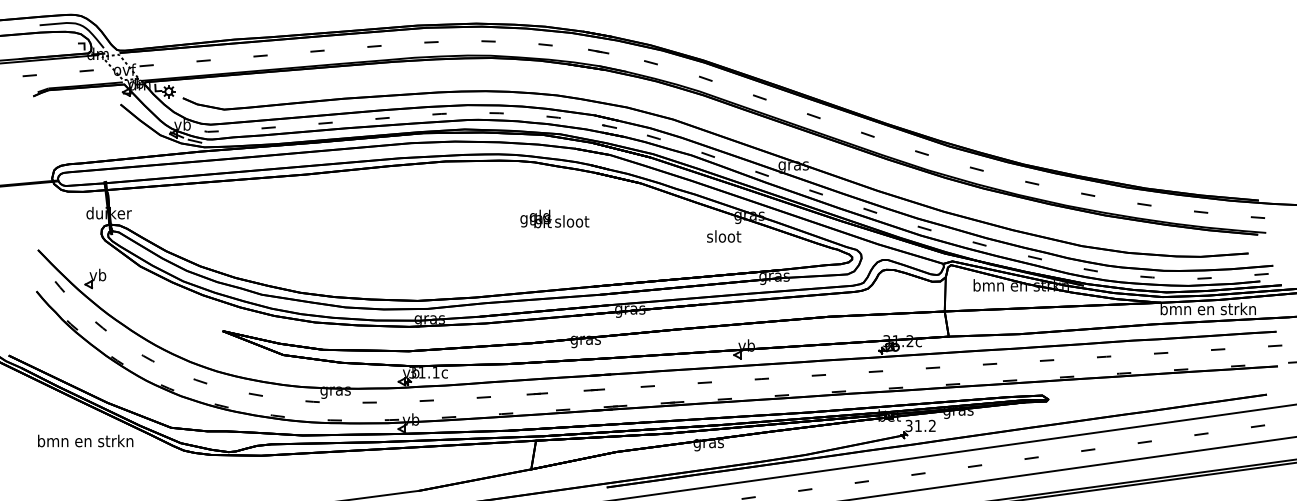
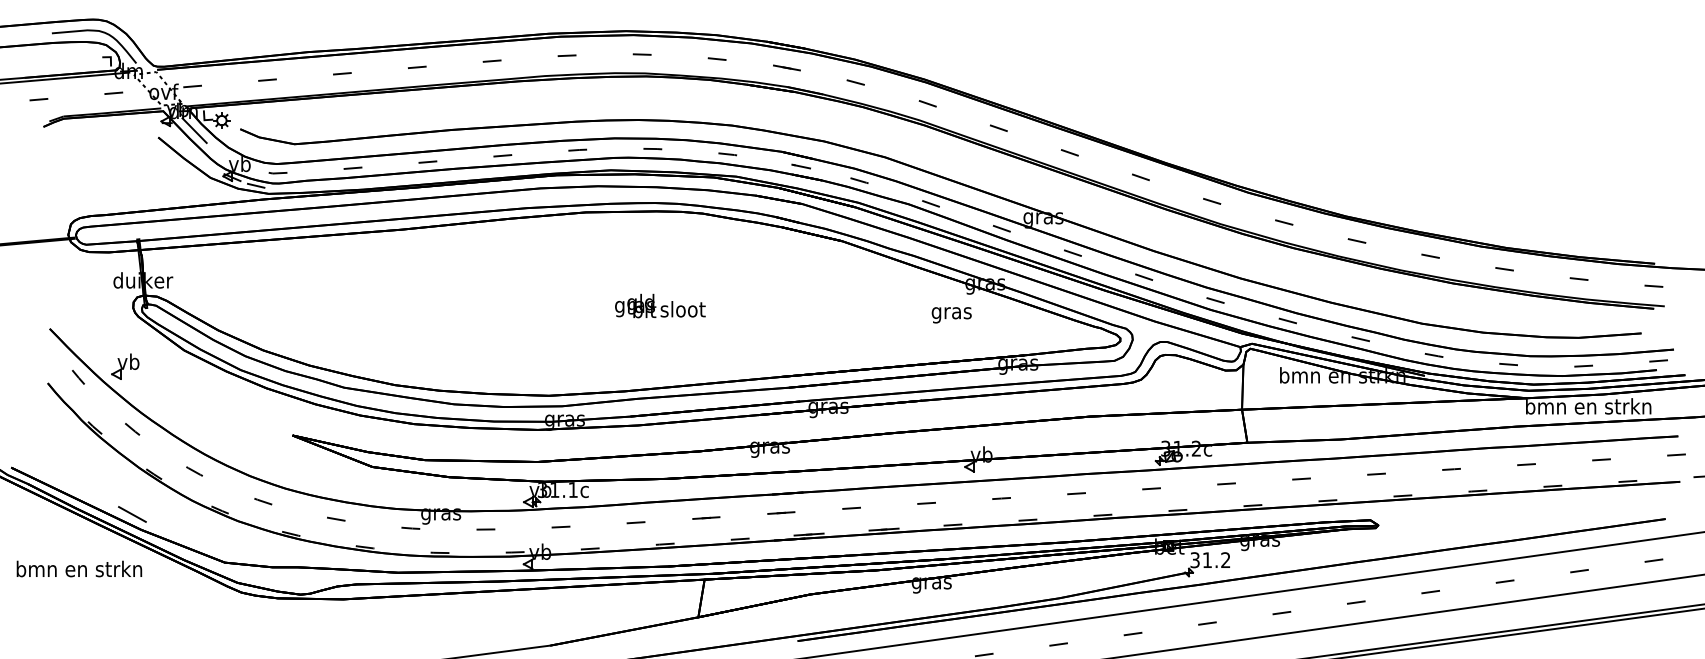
line: (148, 99) -> (194, 130), added
text: (554, 218) -> (660, 305), moved
text: (723, 237) -> (951, 312), sloot -> gras
line: (100, 391) -> (132, 514), added
text: (85, 440) -> (79, 568), moved

